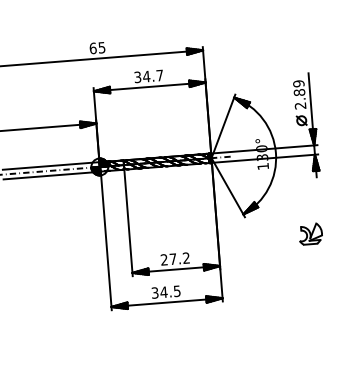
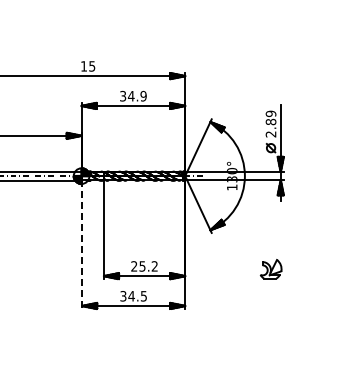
text: (92, 48) -> (83, 66), 65 -> 15
text: (159, 74) -> (143, 95), 34.7 -> 34.9
part: (310, 234) -> (270, 269), moved
line: (106, 241) -> (82, 245), solid -> dashed
text: (173, 259) -> (142, 266), 27.2 -> 25.2

